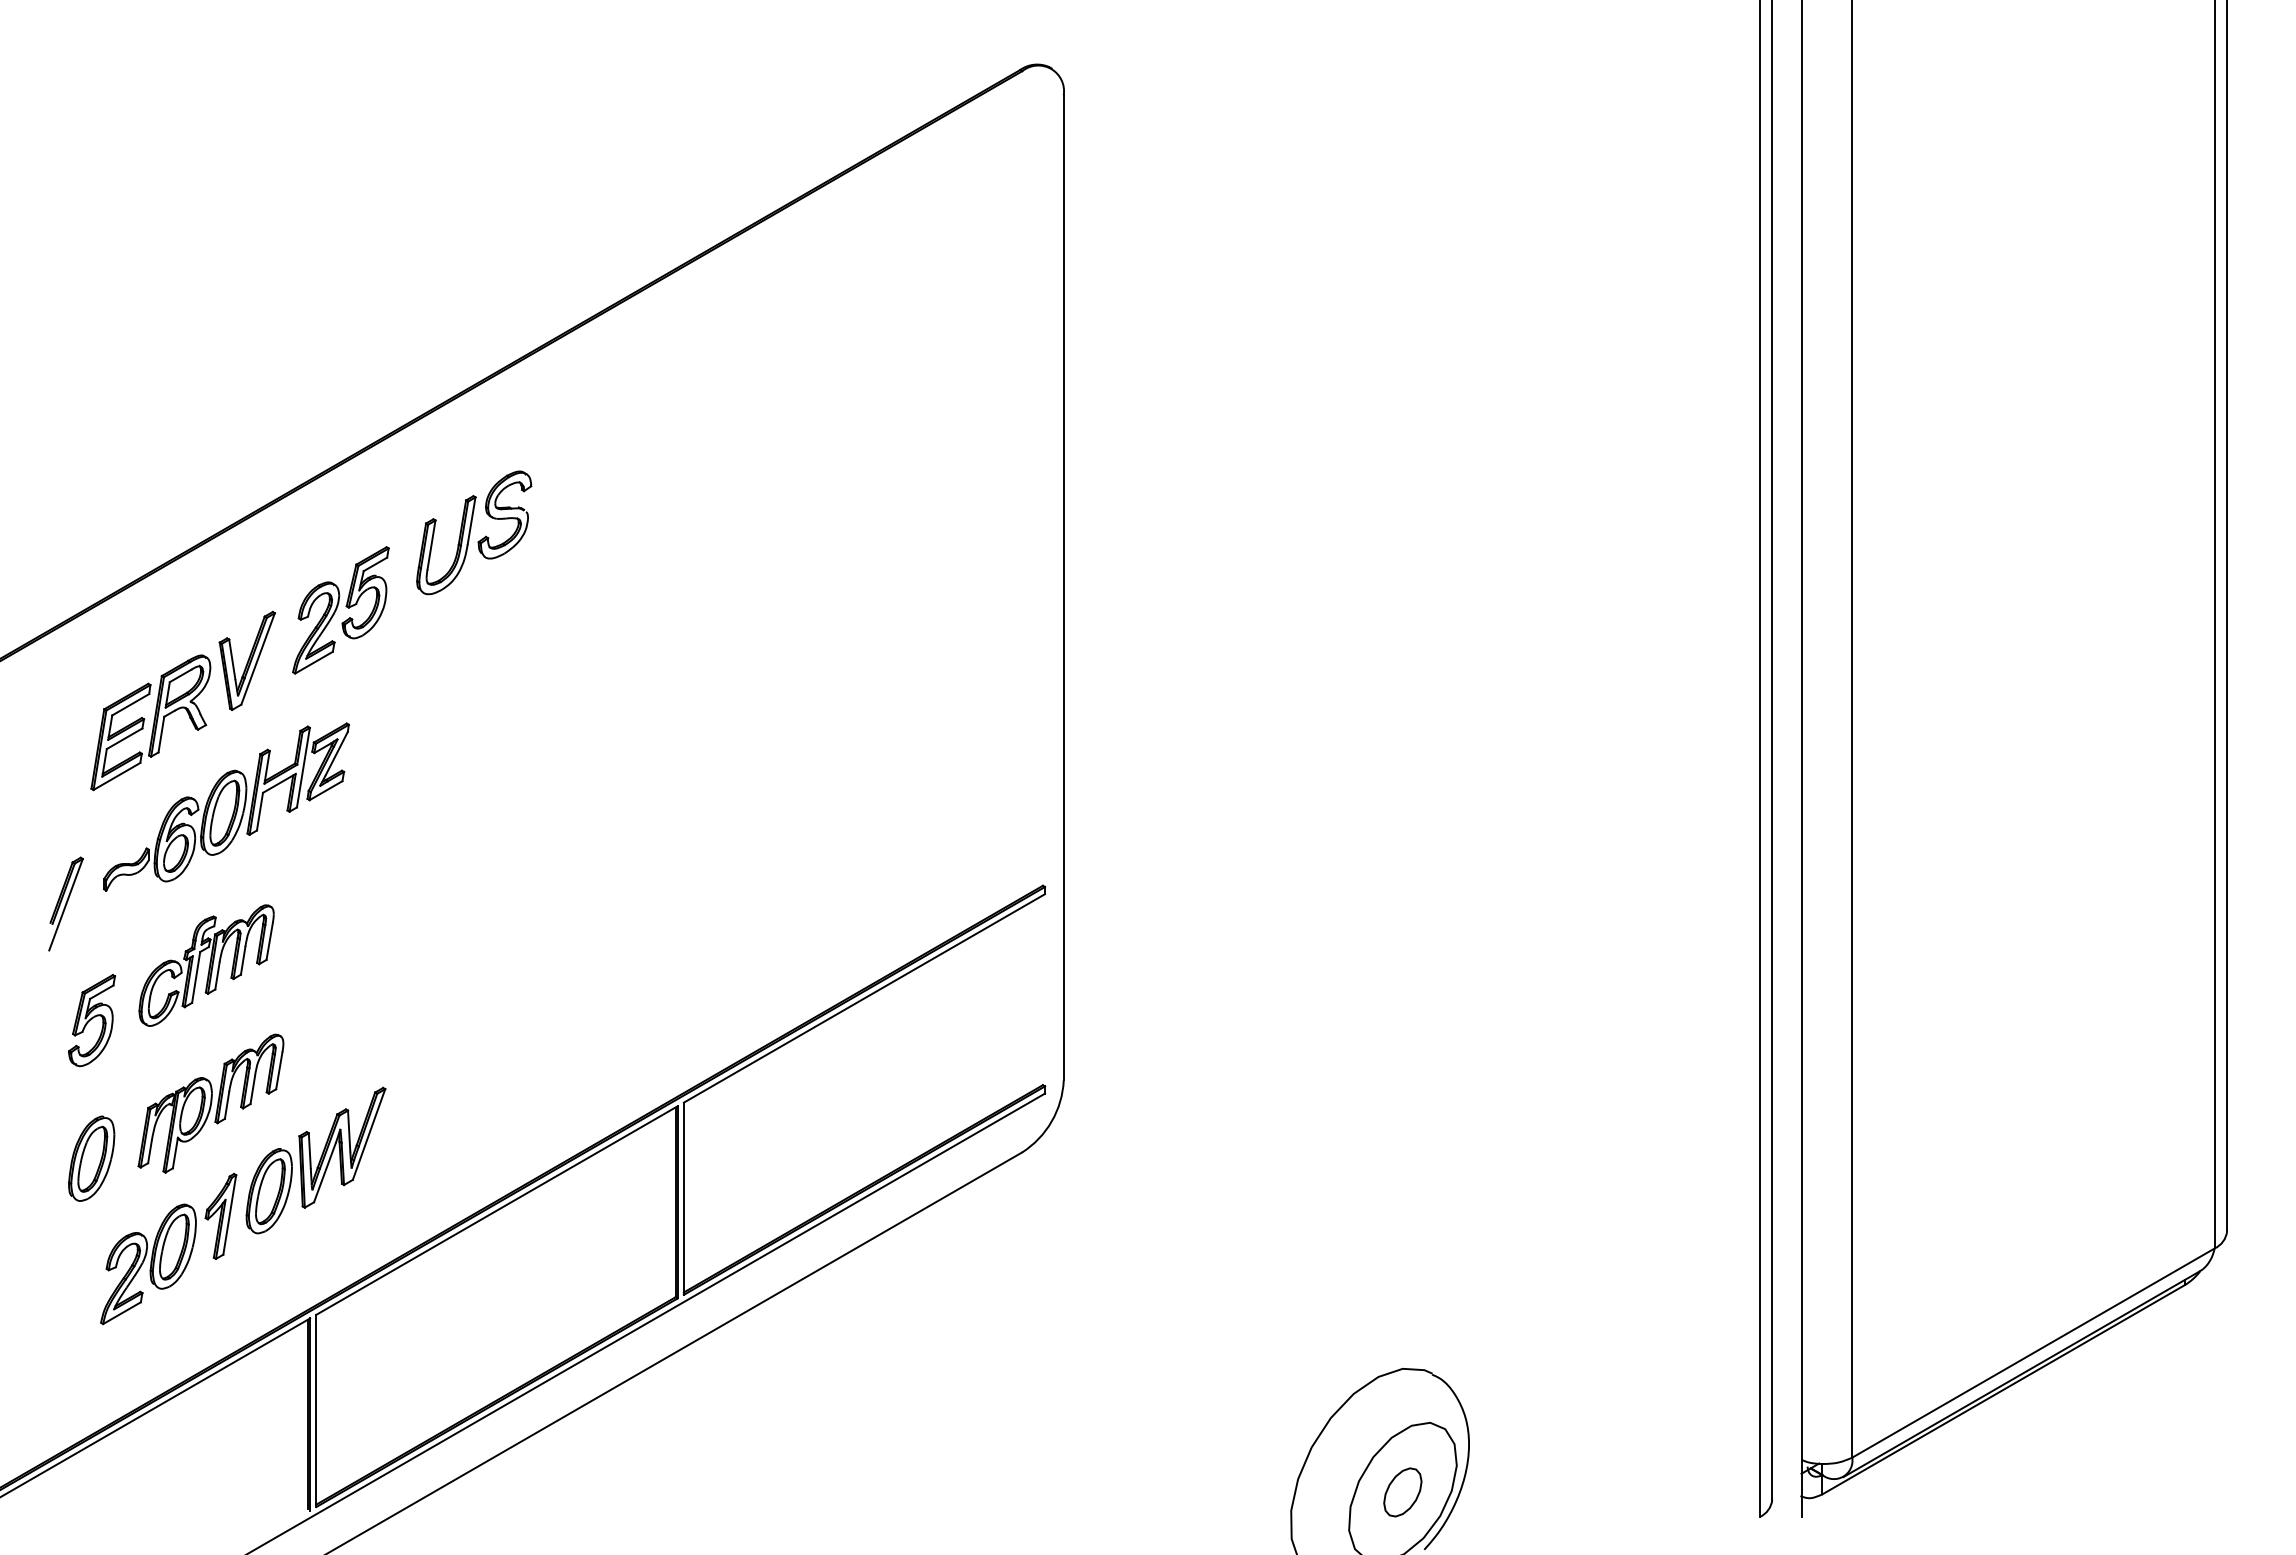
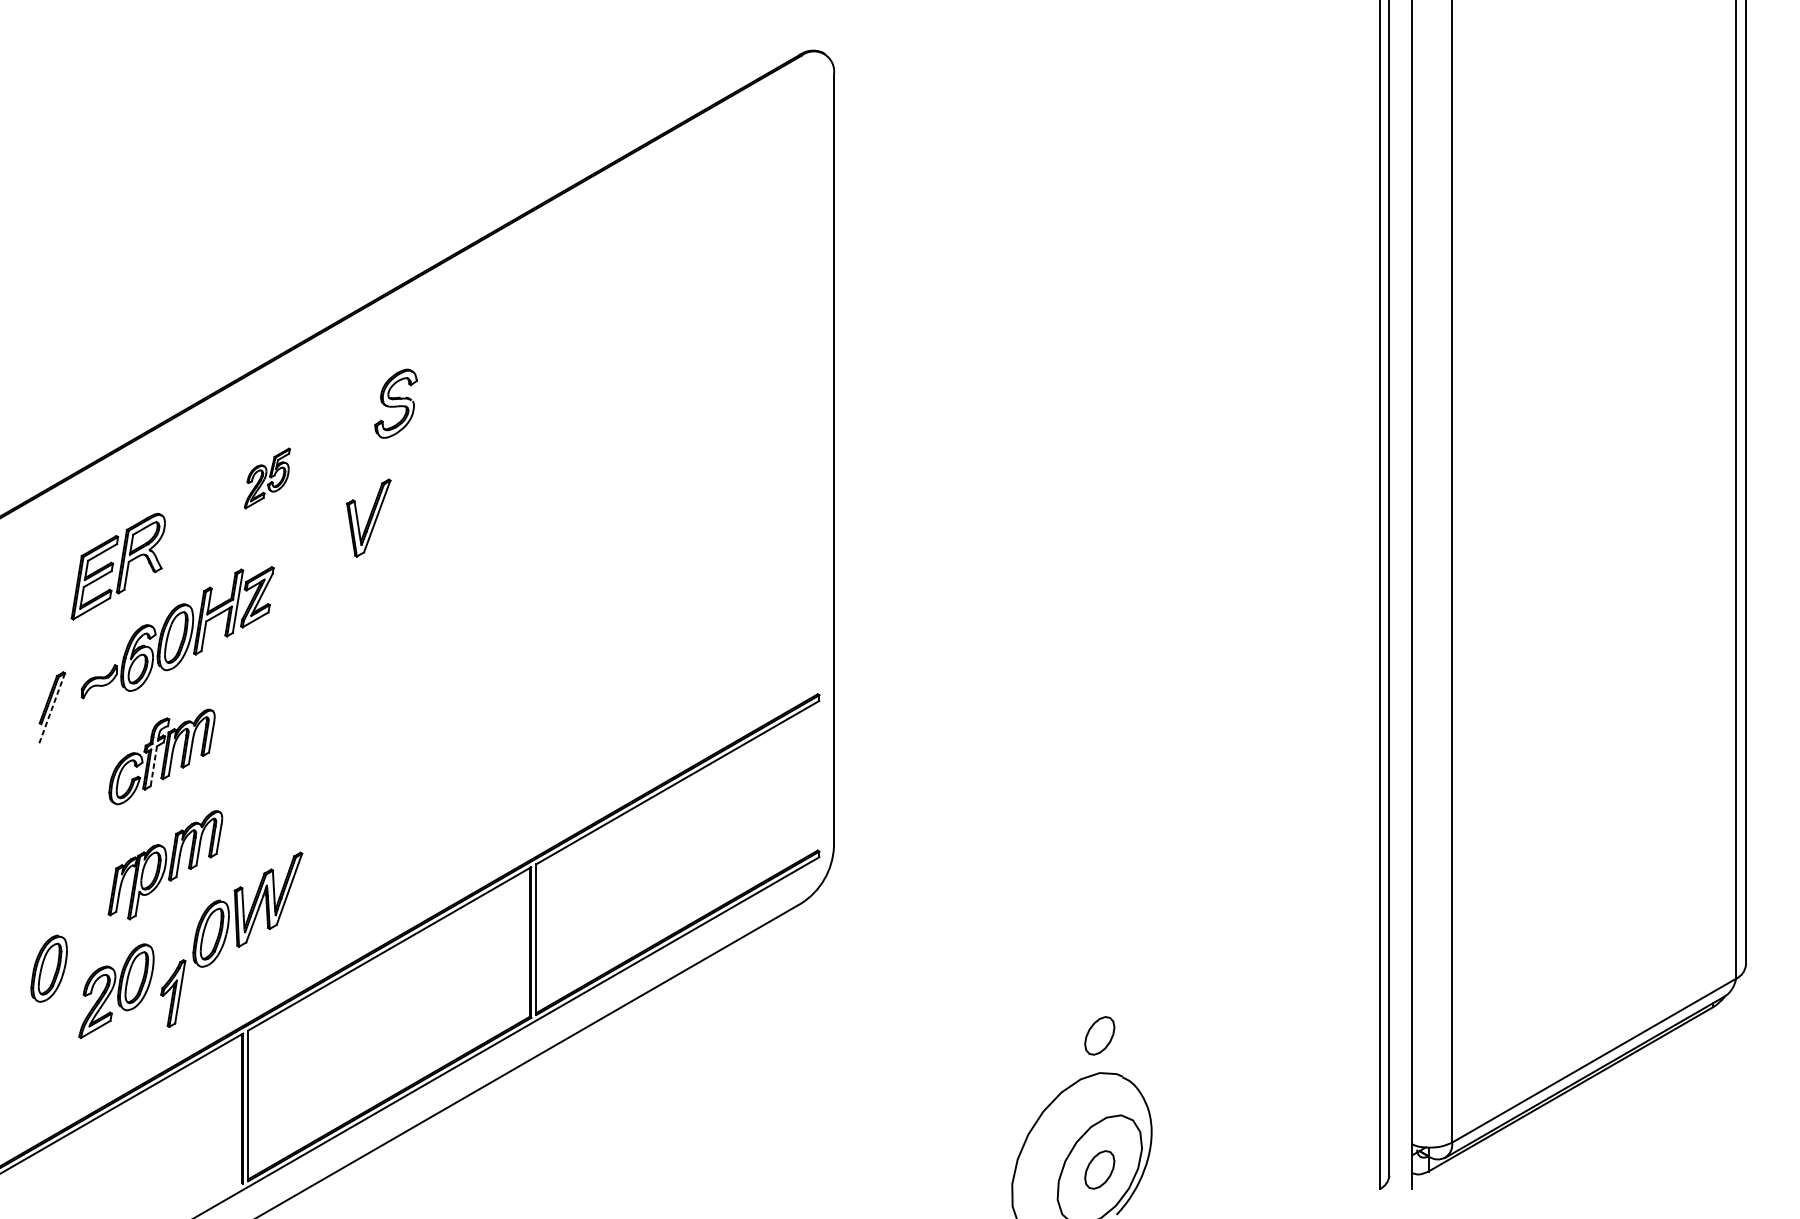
part: (457, 545) -> (358, 427), removed
part: (340, 610) -> (267, 478), size x0.6
part: (246, 660) -> (368, 517), moved
line: (66, 904) -> (52, 709), solid -> dashed
line: (196, 977) -> (154, 766), solid -> dashed
part: (92, 1020) -> (72, 799), removed
part: (91, 1158) -> (49, 968), moved
part: (220, 1215) -> (172, 992), moved
part: (1402, 1321) -> (1099, 1035), added

